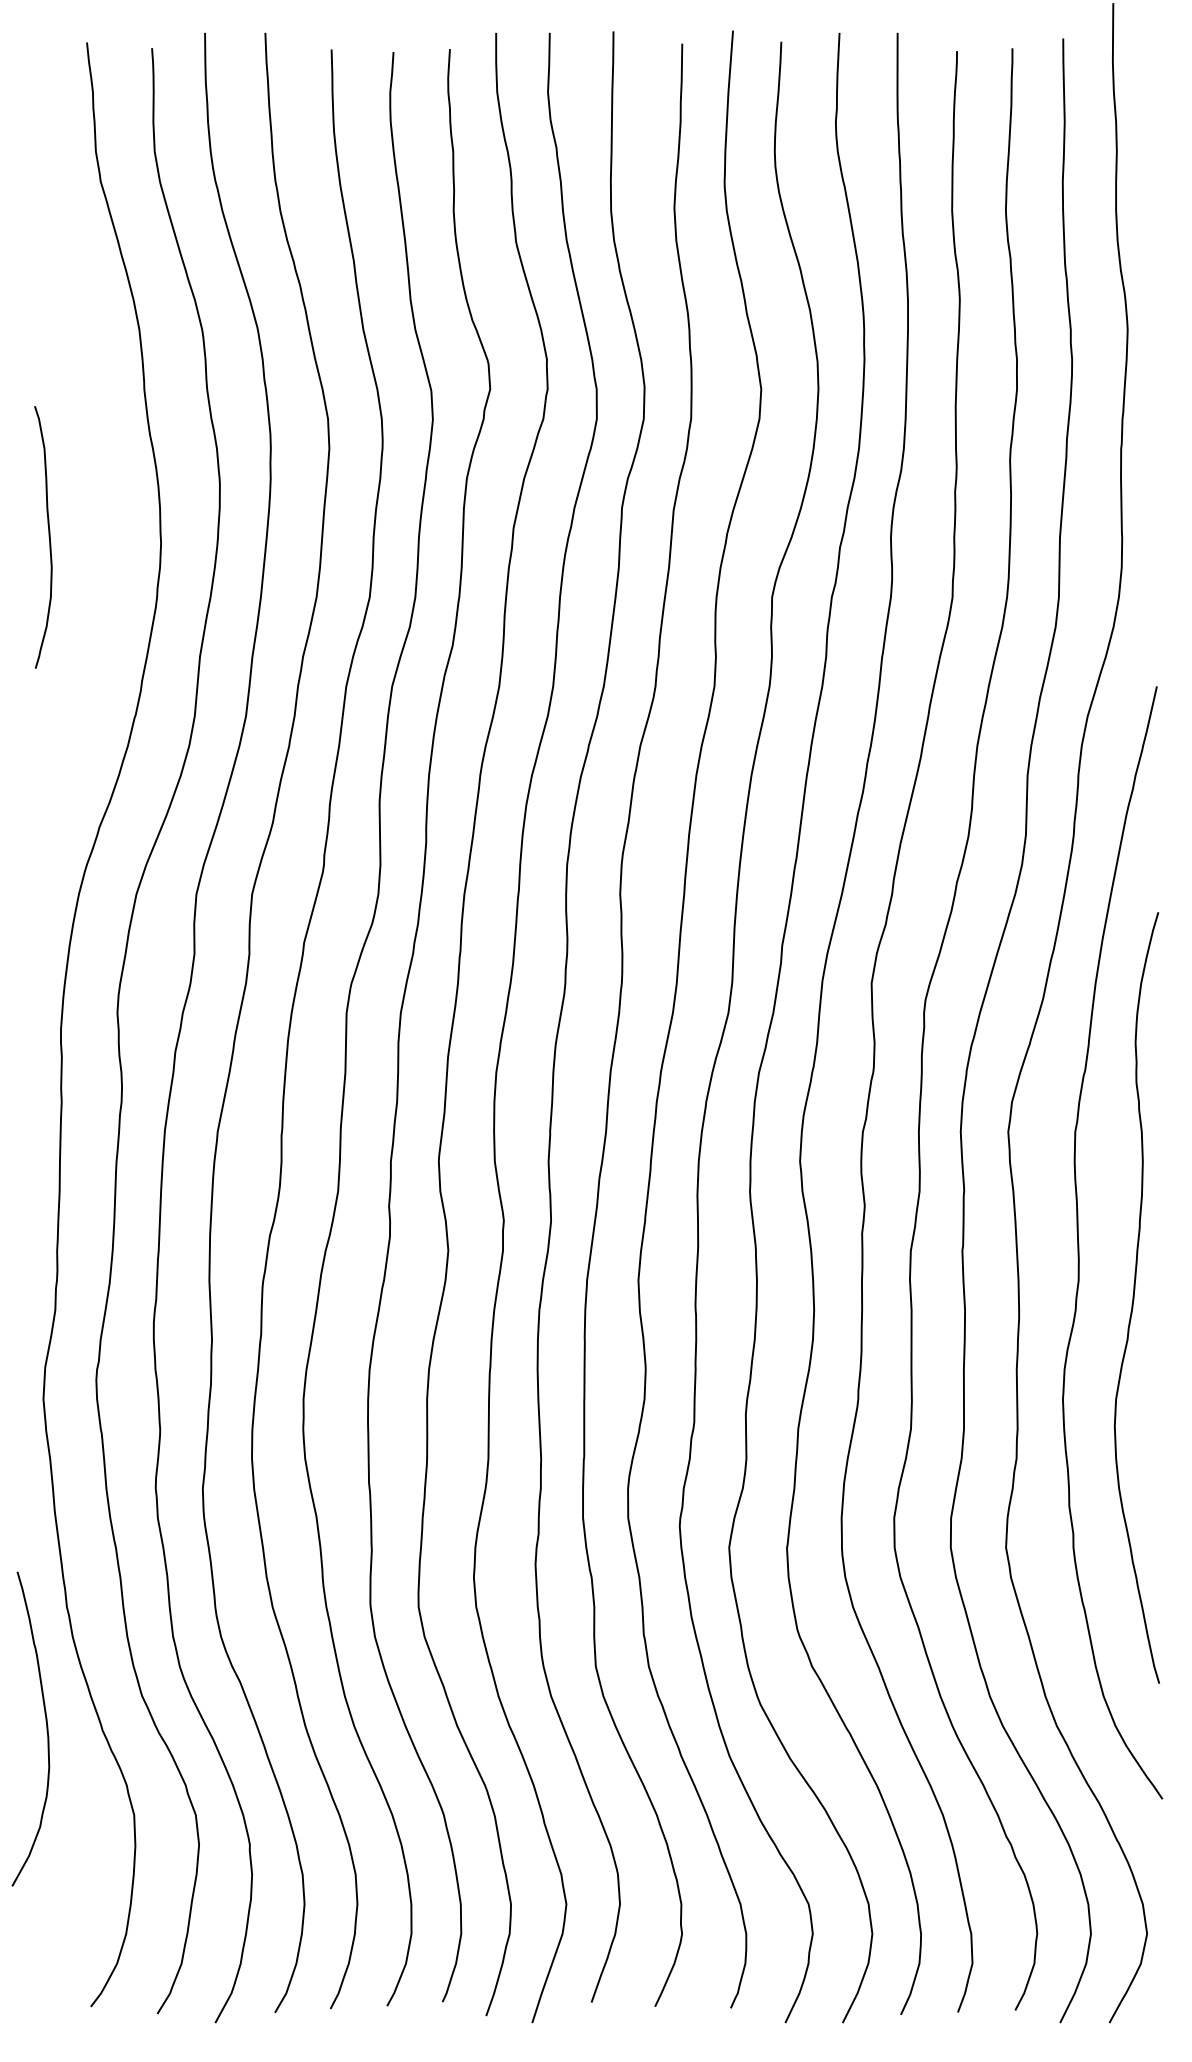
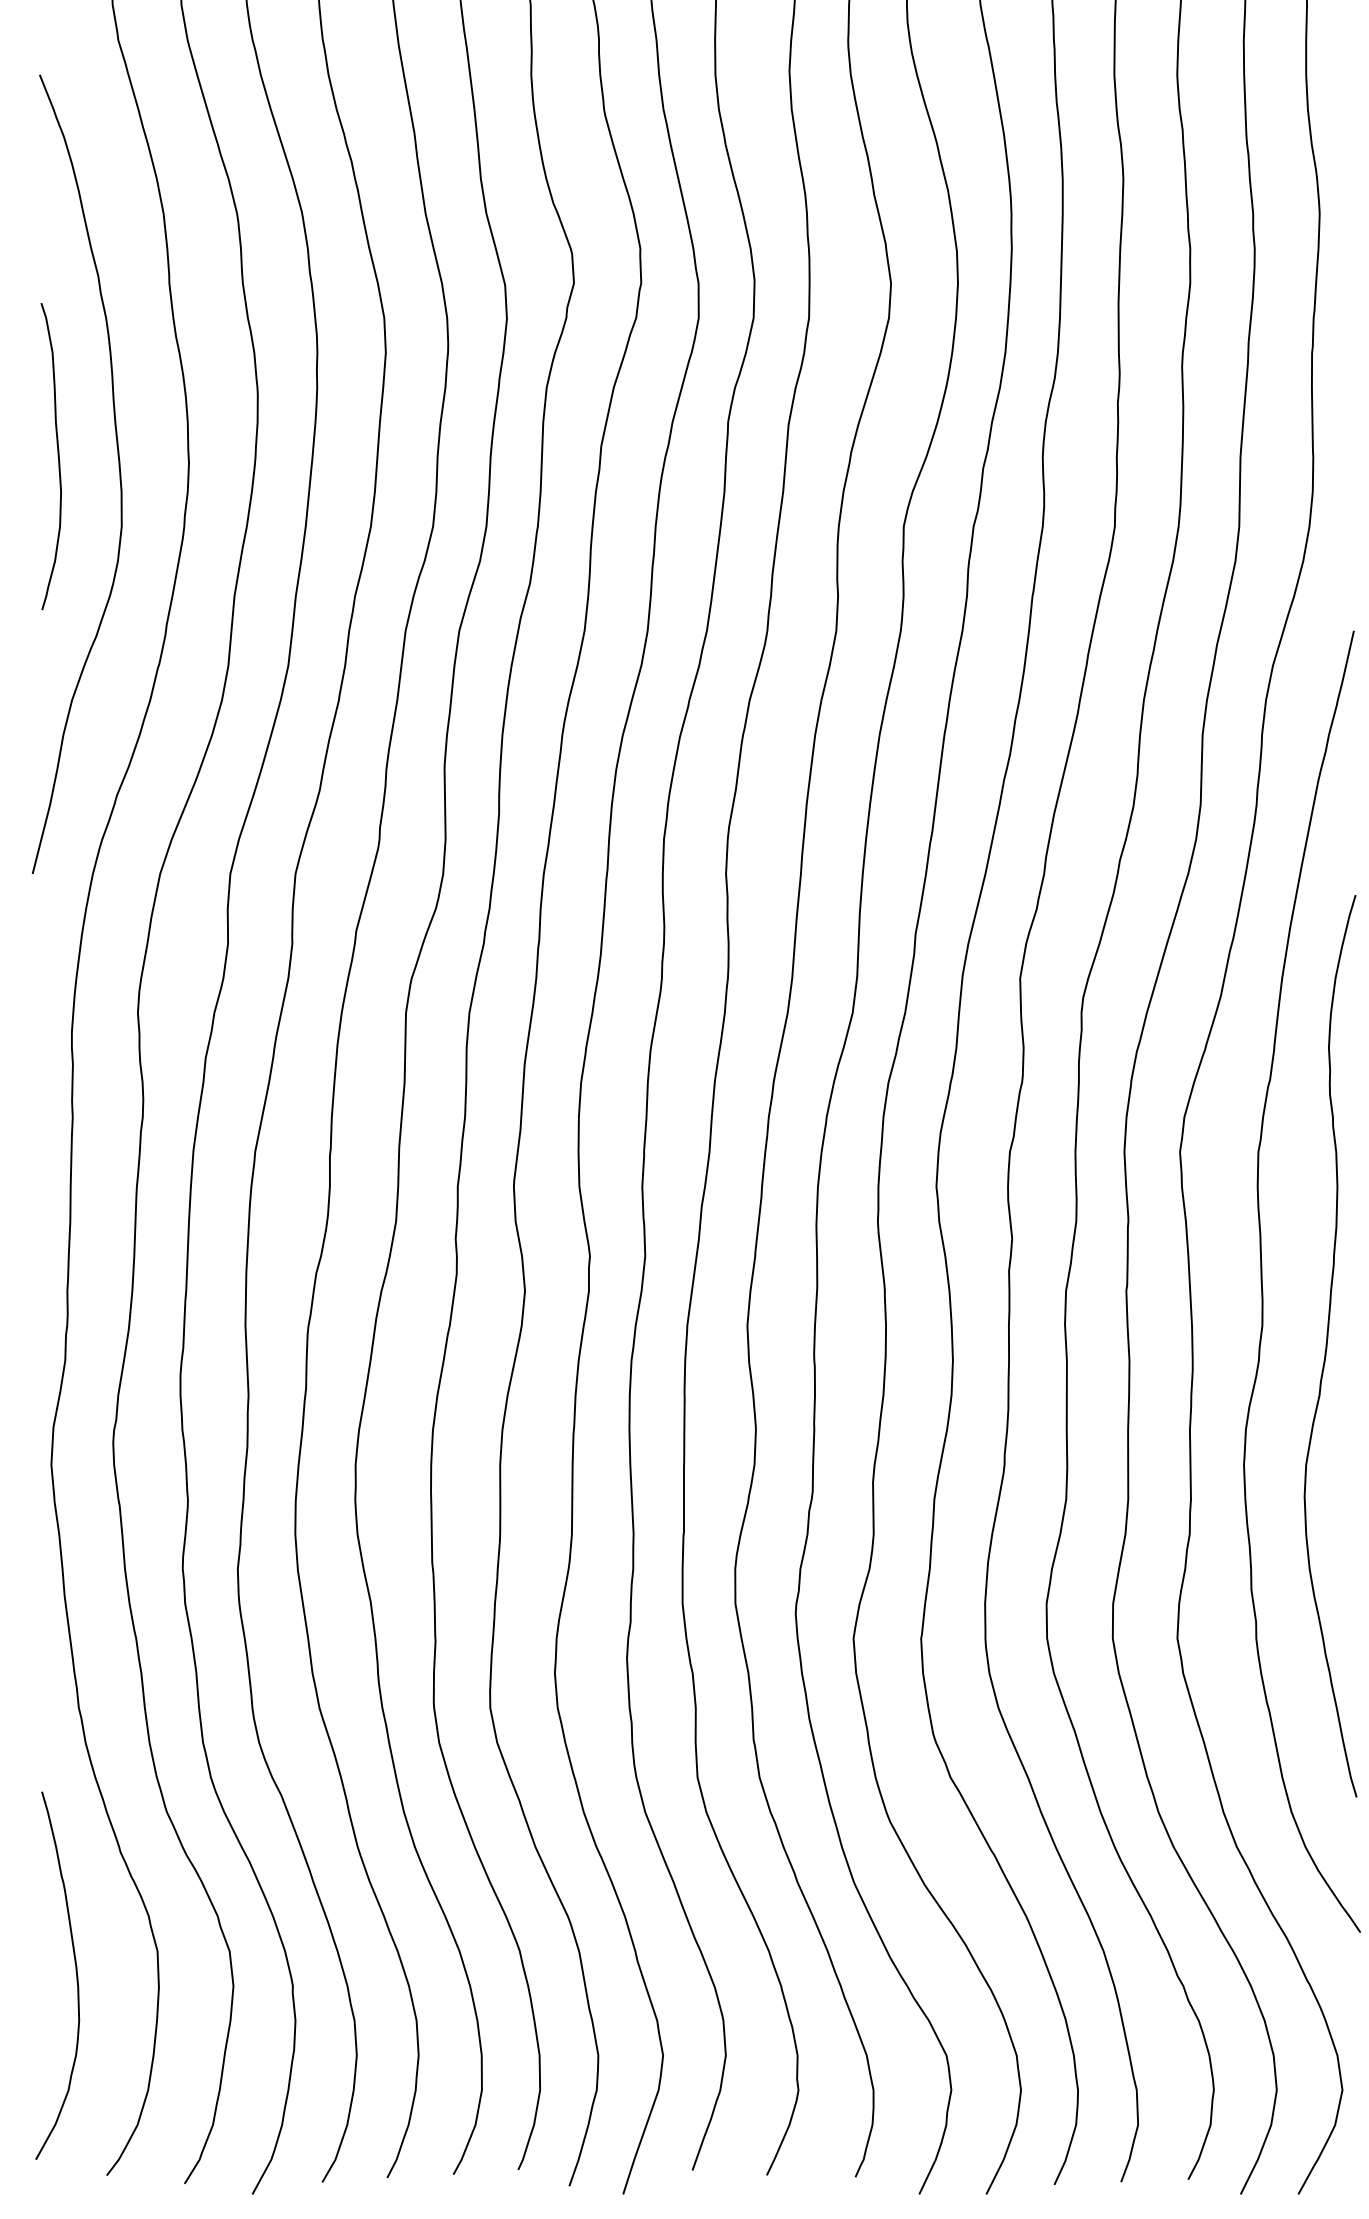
curve: (100, 544) -> (118, 464), added
curve: (46, 1728) -> (75, 1975), moved

